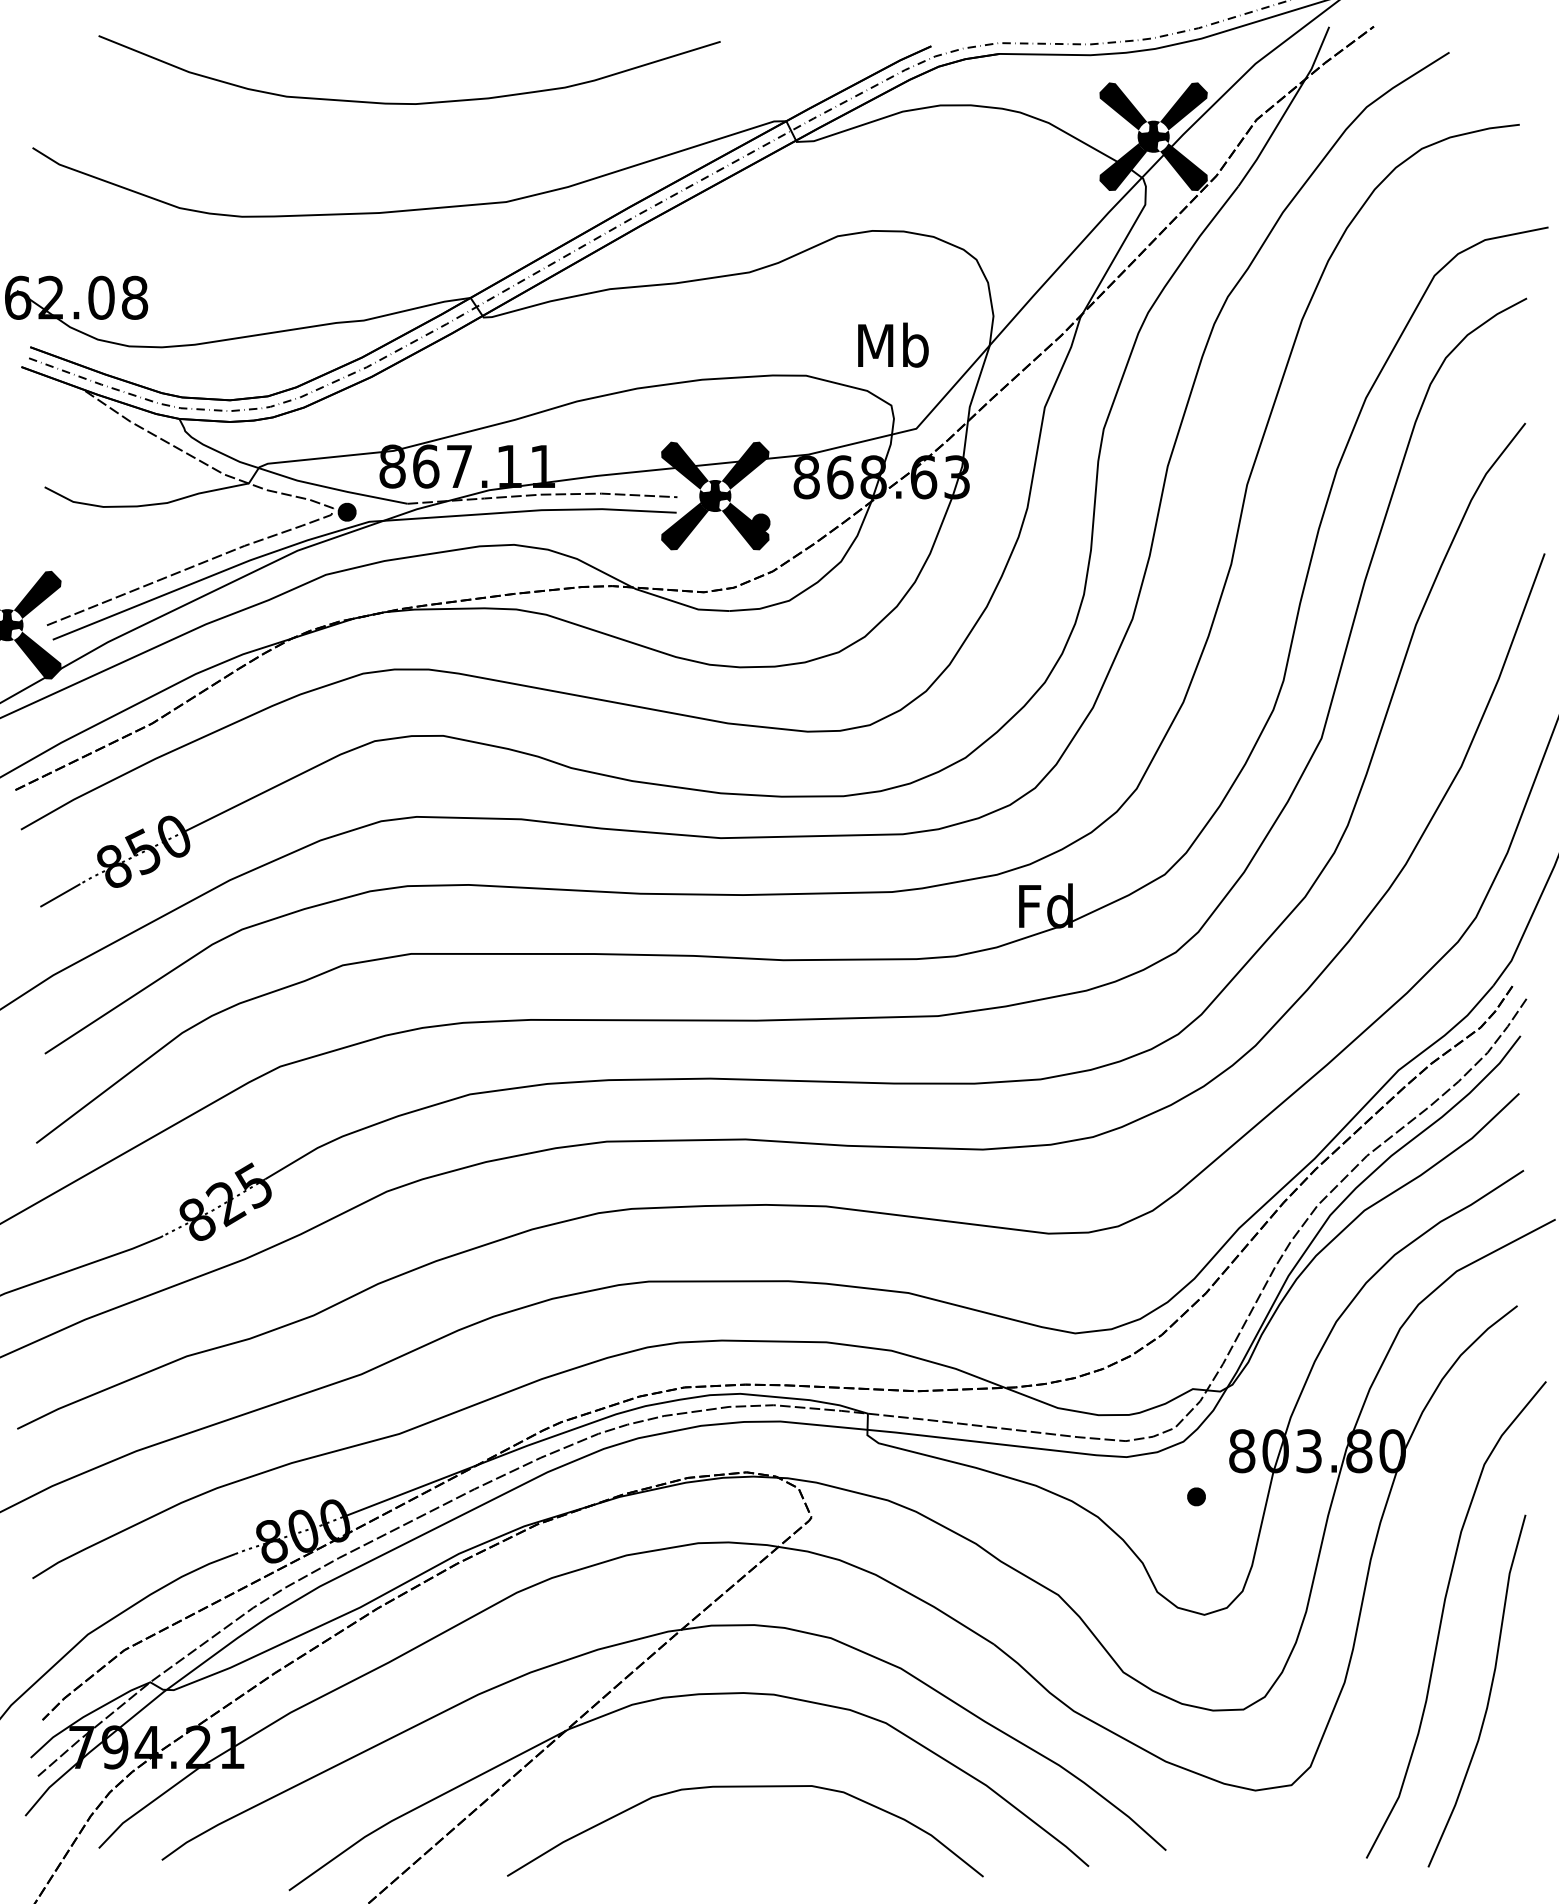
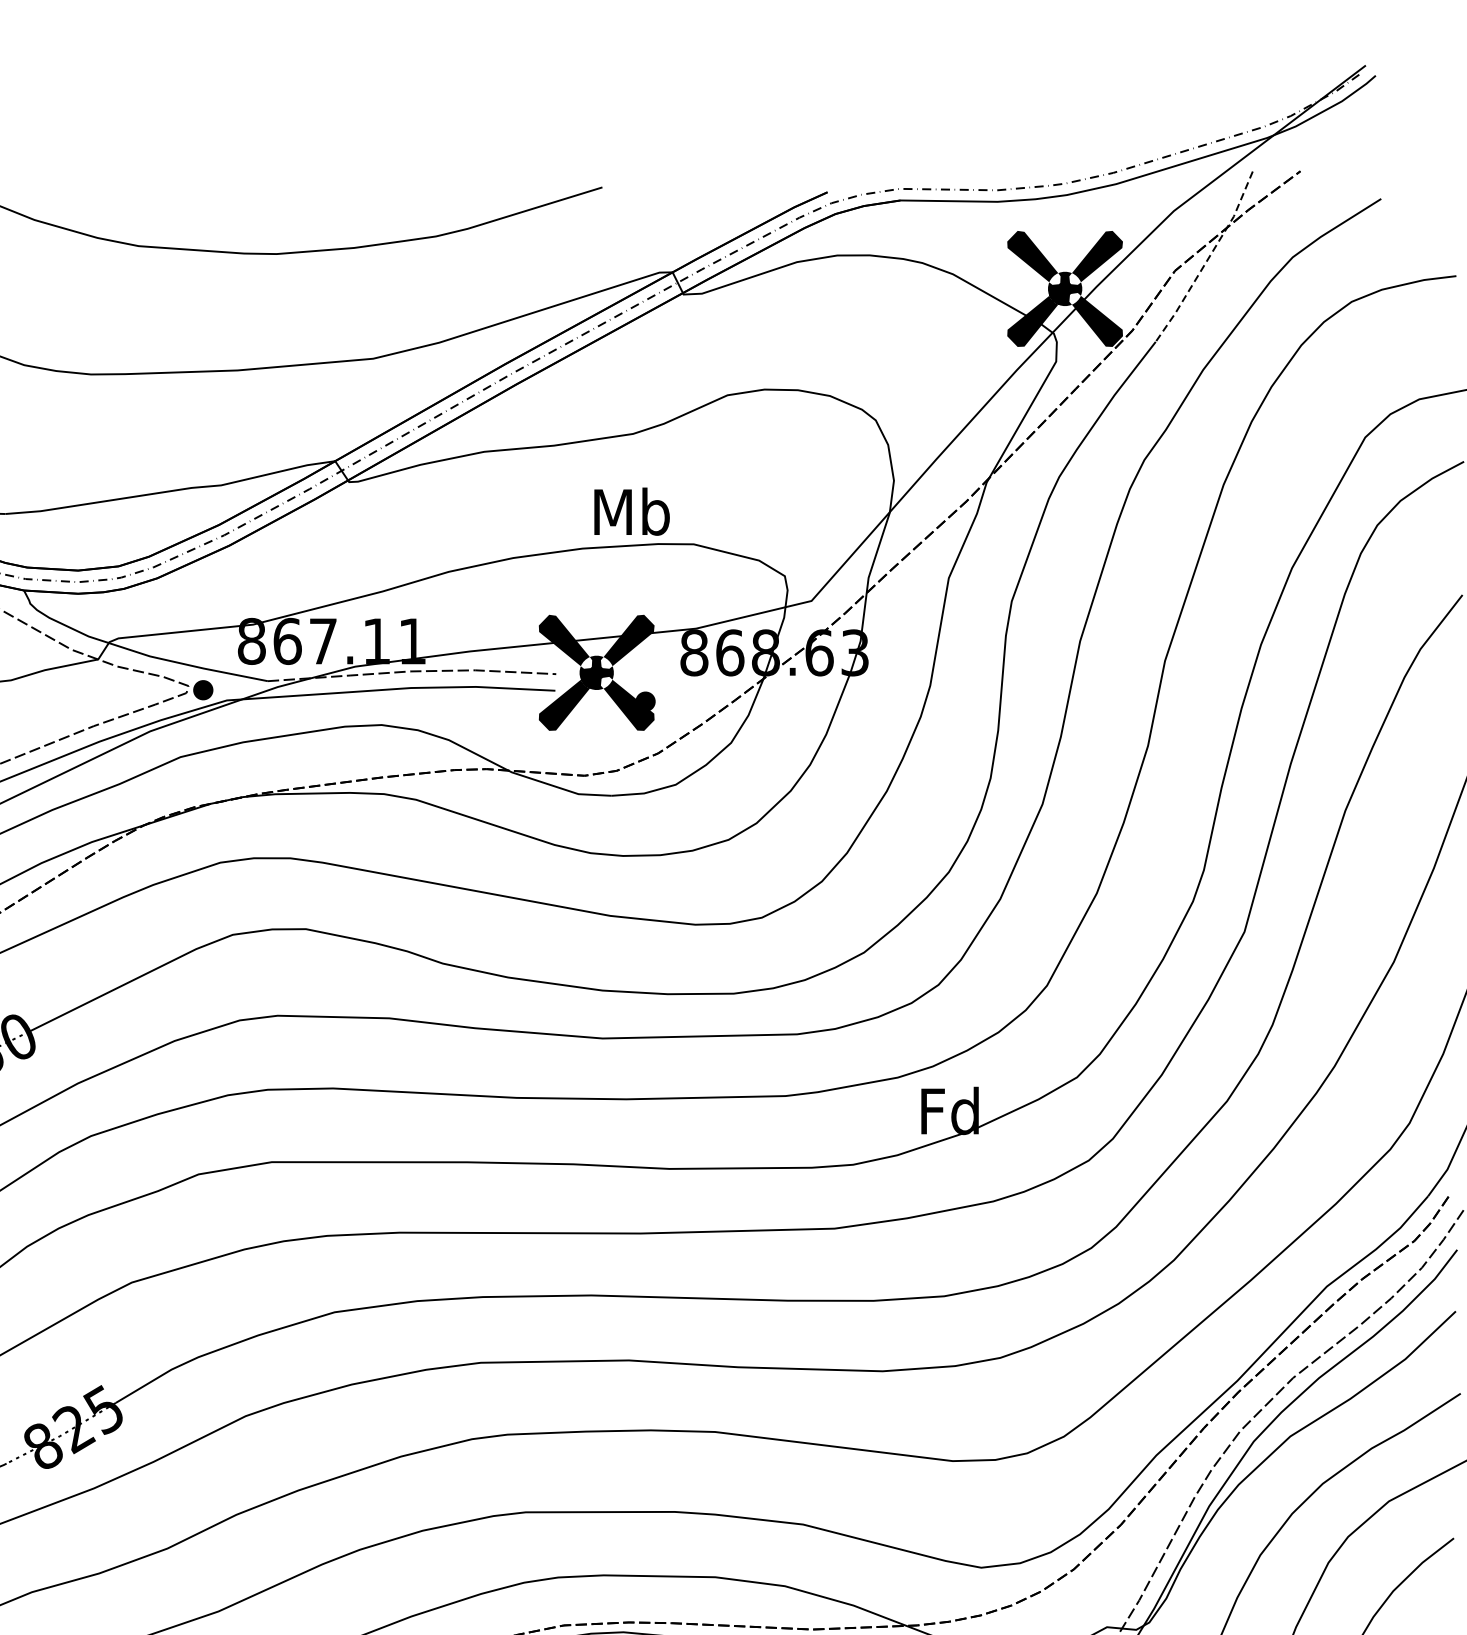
line: (1287, 109) -> (1208, 259), solid -> dashed
text: (893, 344) -> (632, 510), moved

